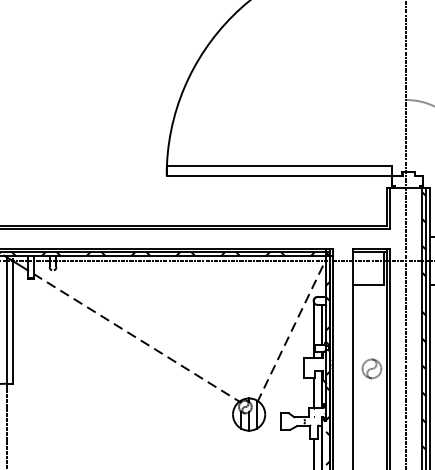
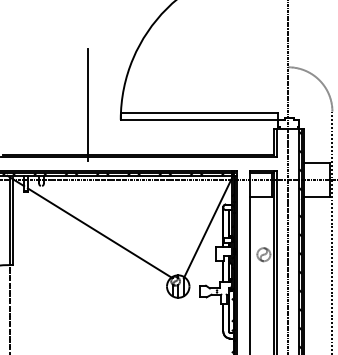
line: (120, 153) -> (88, 104), added
line: (292, 329) -> (208, 227), dashed -> solid
line: (137, 338) -> (100, 233), dashed -> solid

